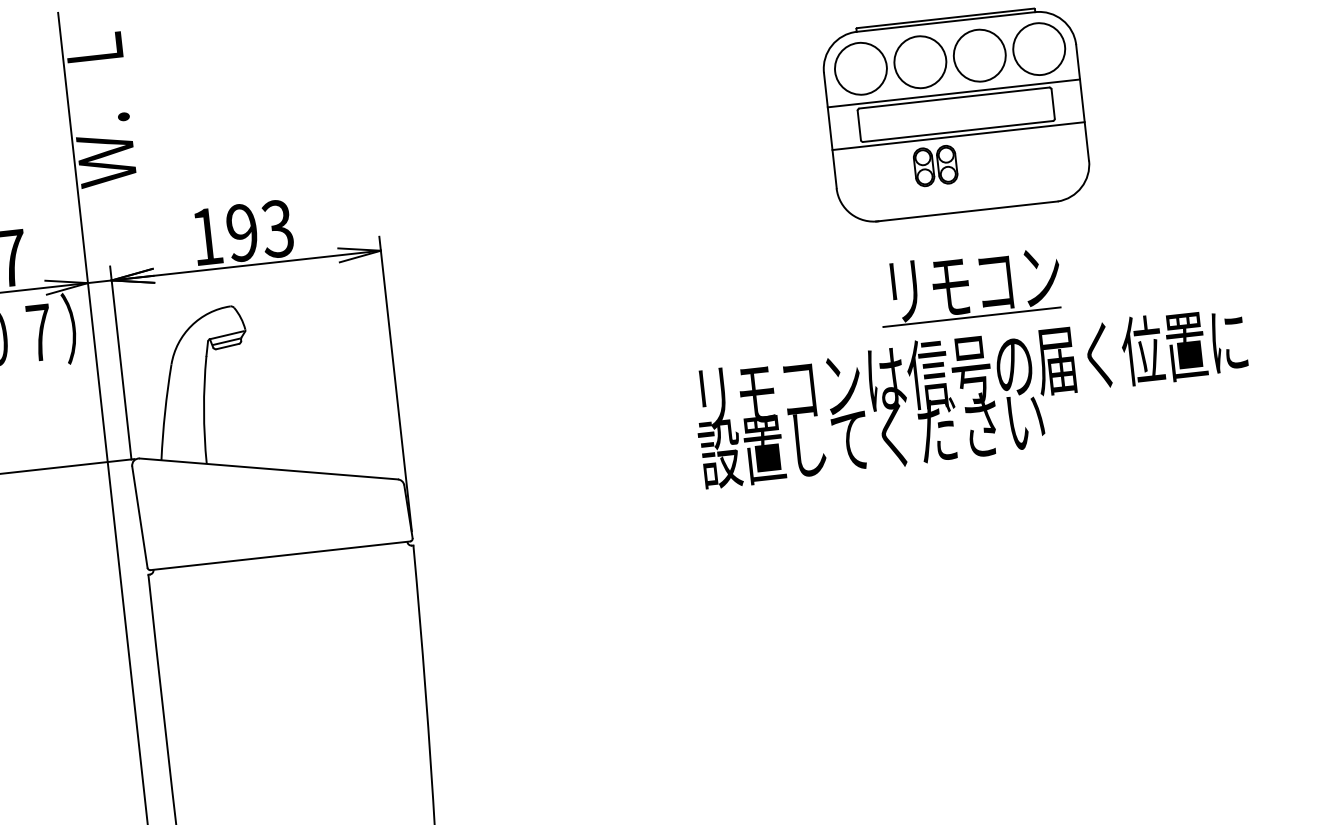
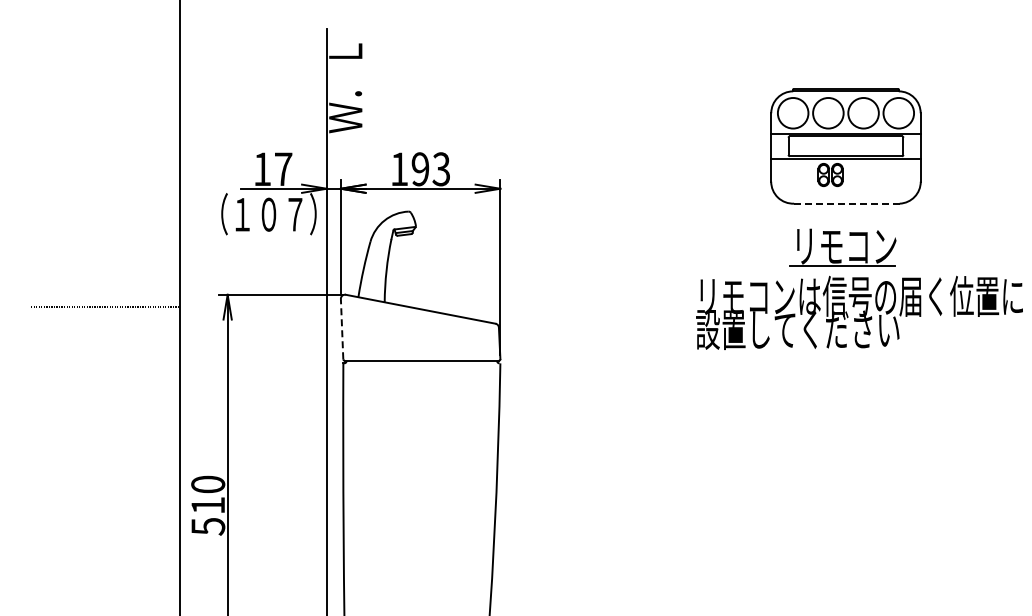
line: (966, 211) -> (845, 203), solid -> dashed
text: (972, 396) -> (859, 312), moved
line: (140, 516) -> (342, 328), solid -> dashed

